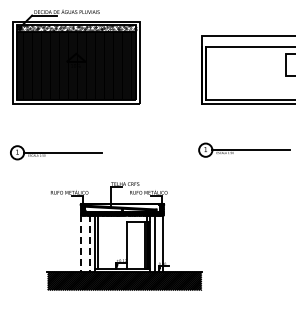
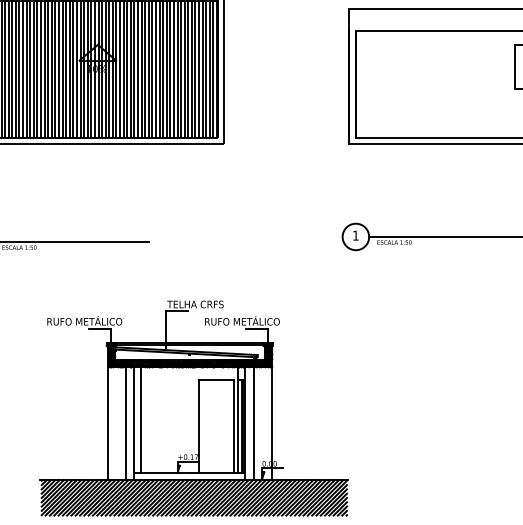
line: (81, 244) -> (108, 424), dashed -> solid
line: (90, 244) -> (126, 424), dashed -> solid

